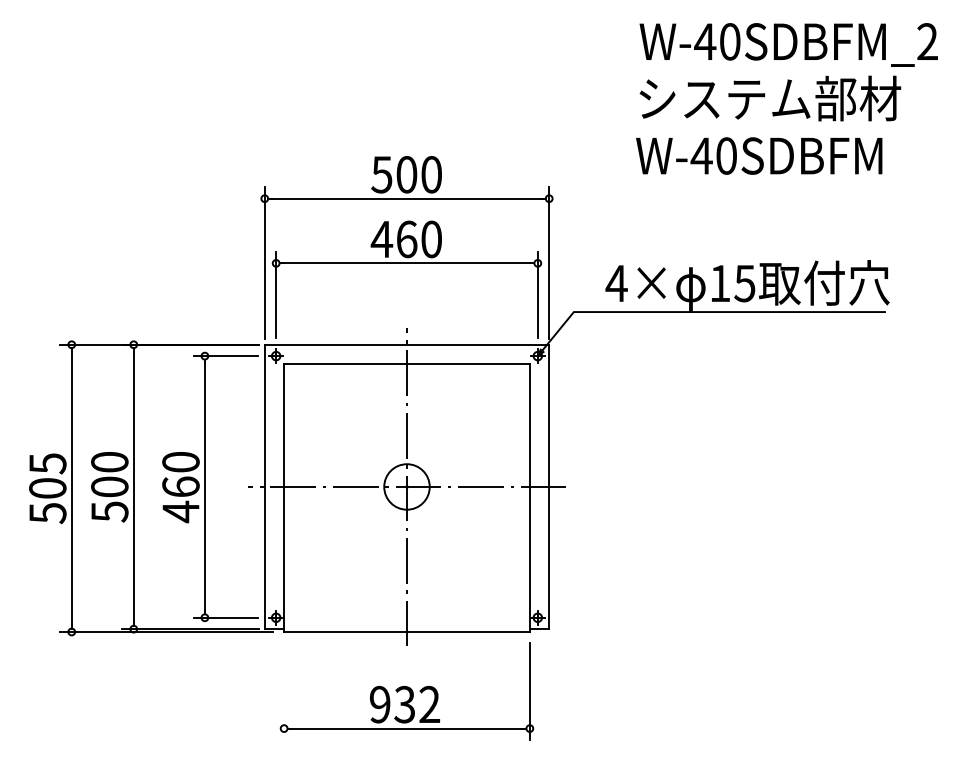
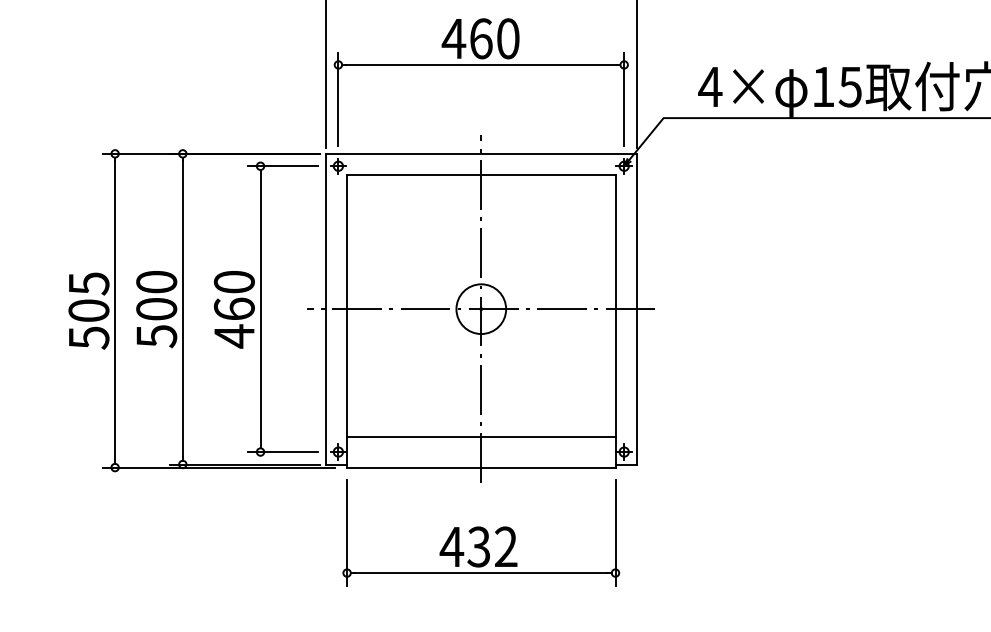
line: (406, 603) -> (480, 436), added
line: (284, 691) -> (347, 532), added
text: (379, 704) -> (451, 546), 932 -> 432

